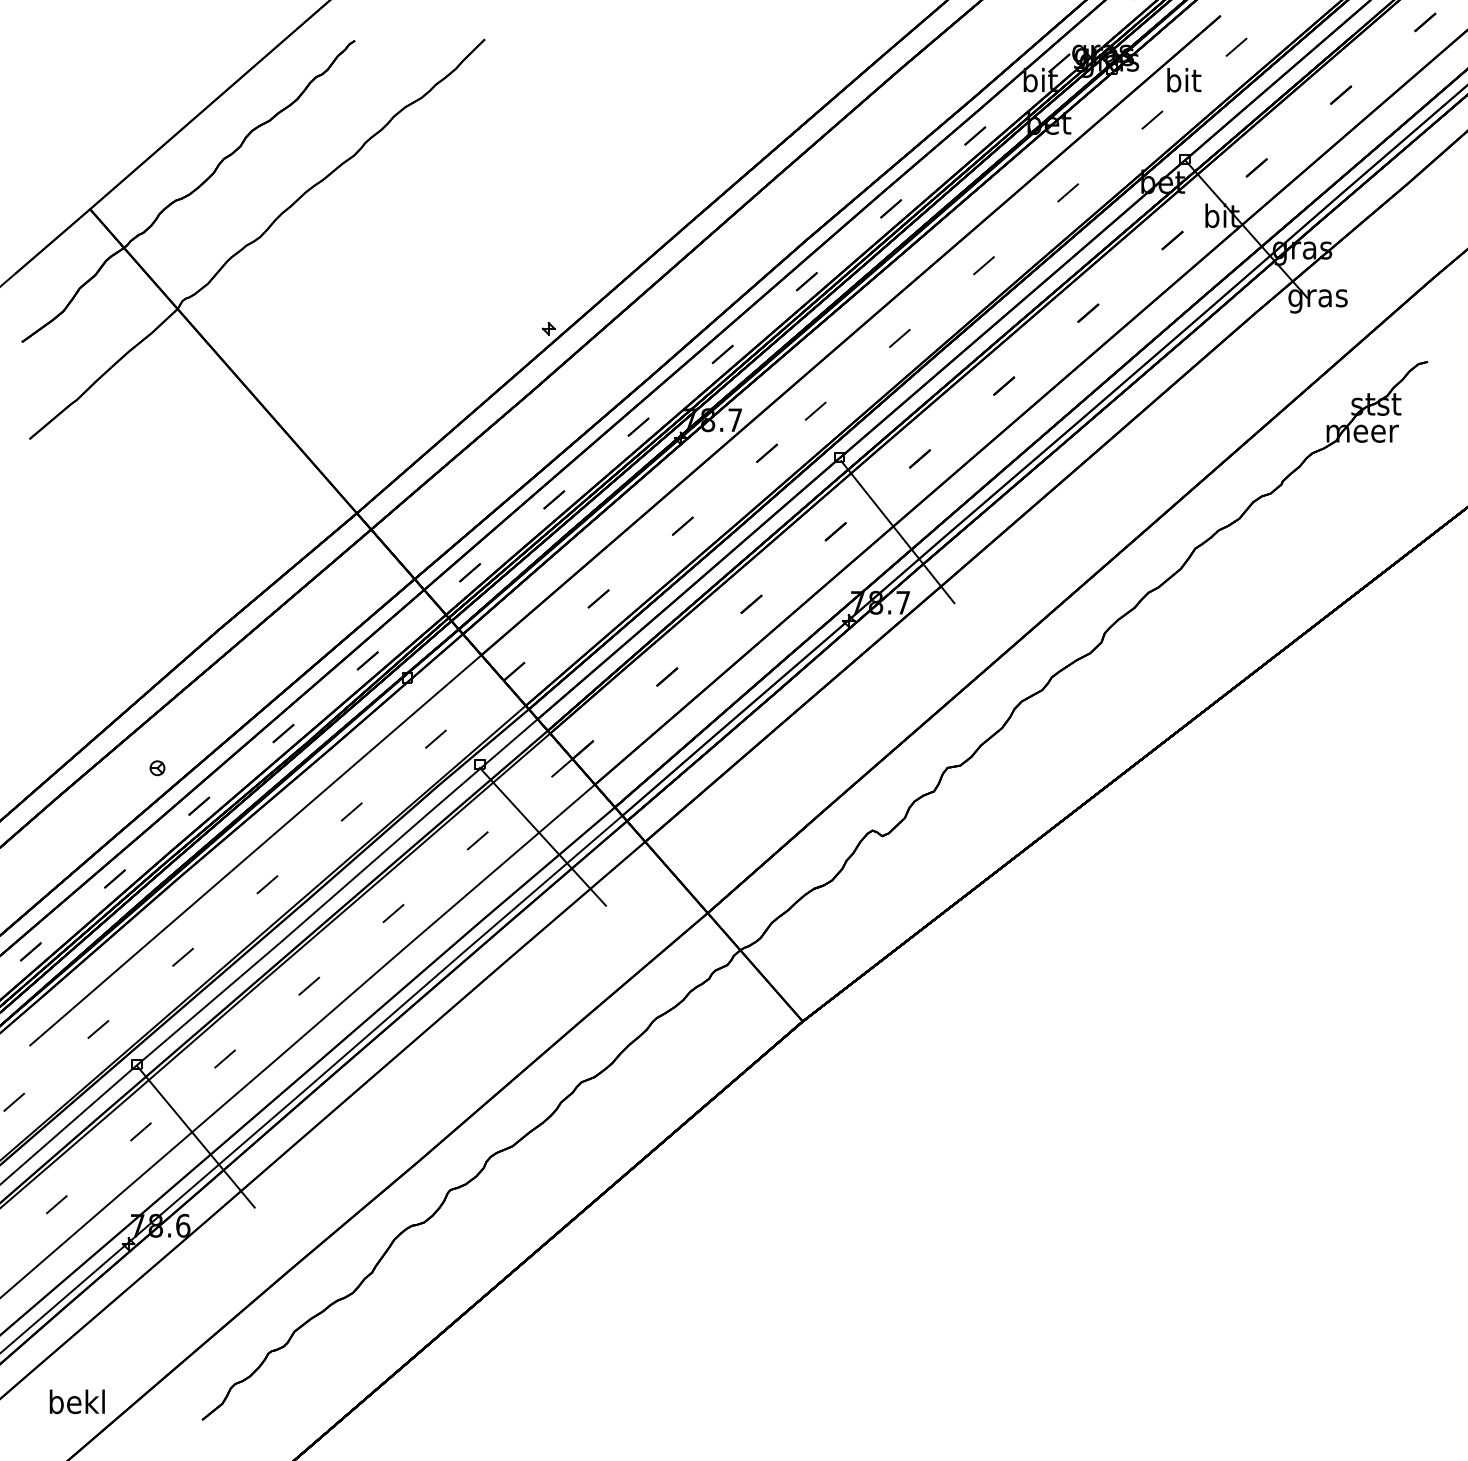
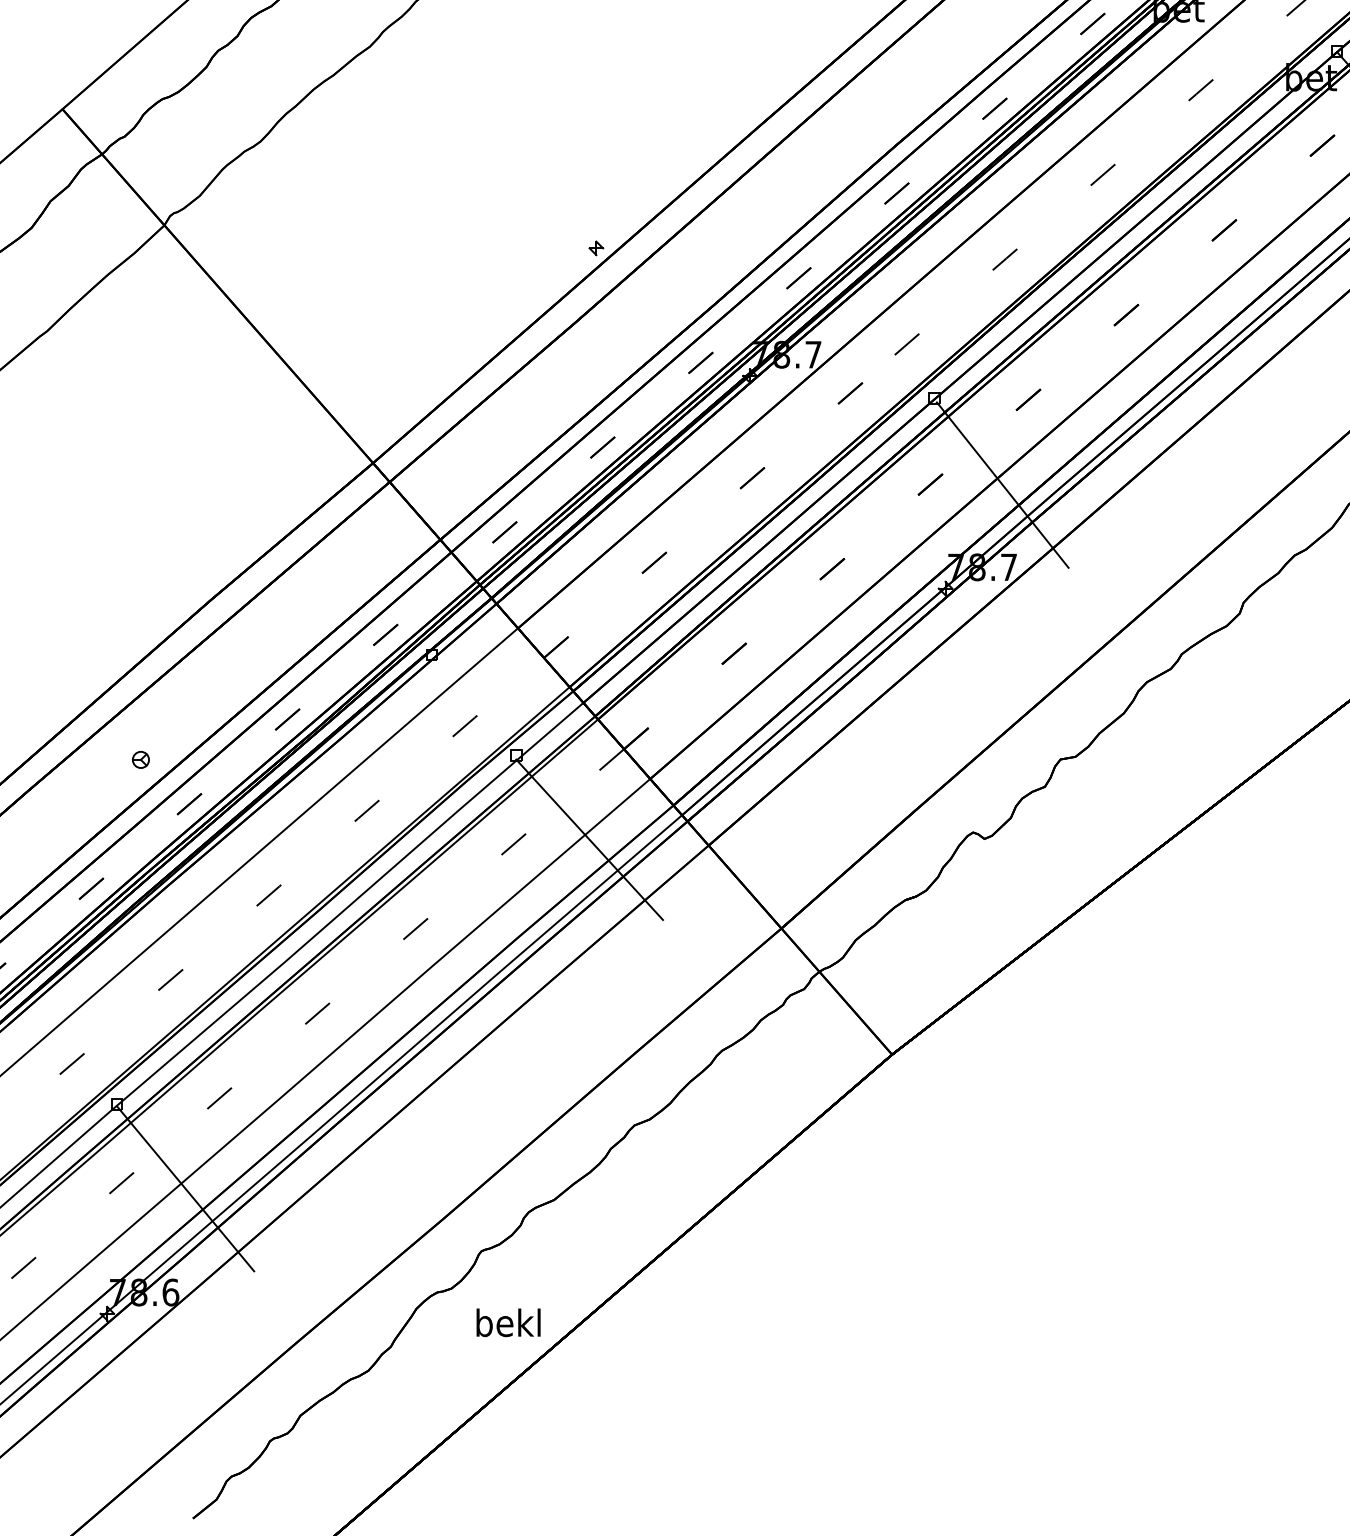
text: (76, 1401) -> (507, 1322), moved

